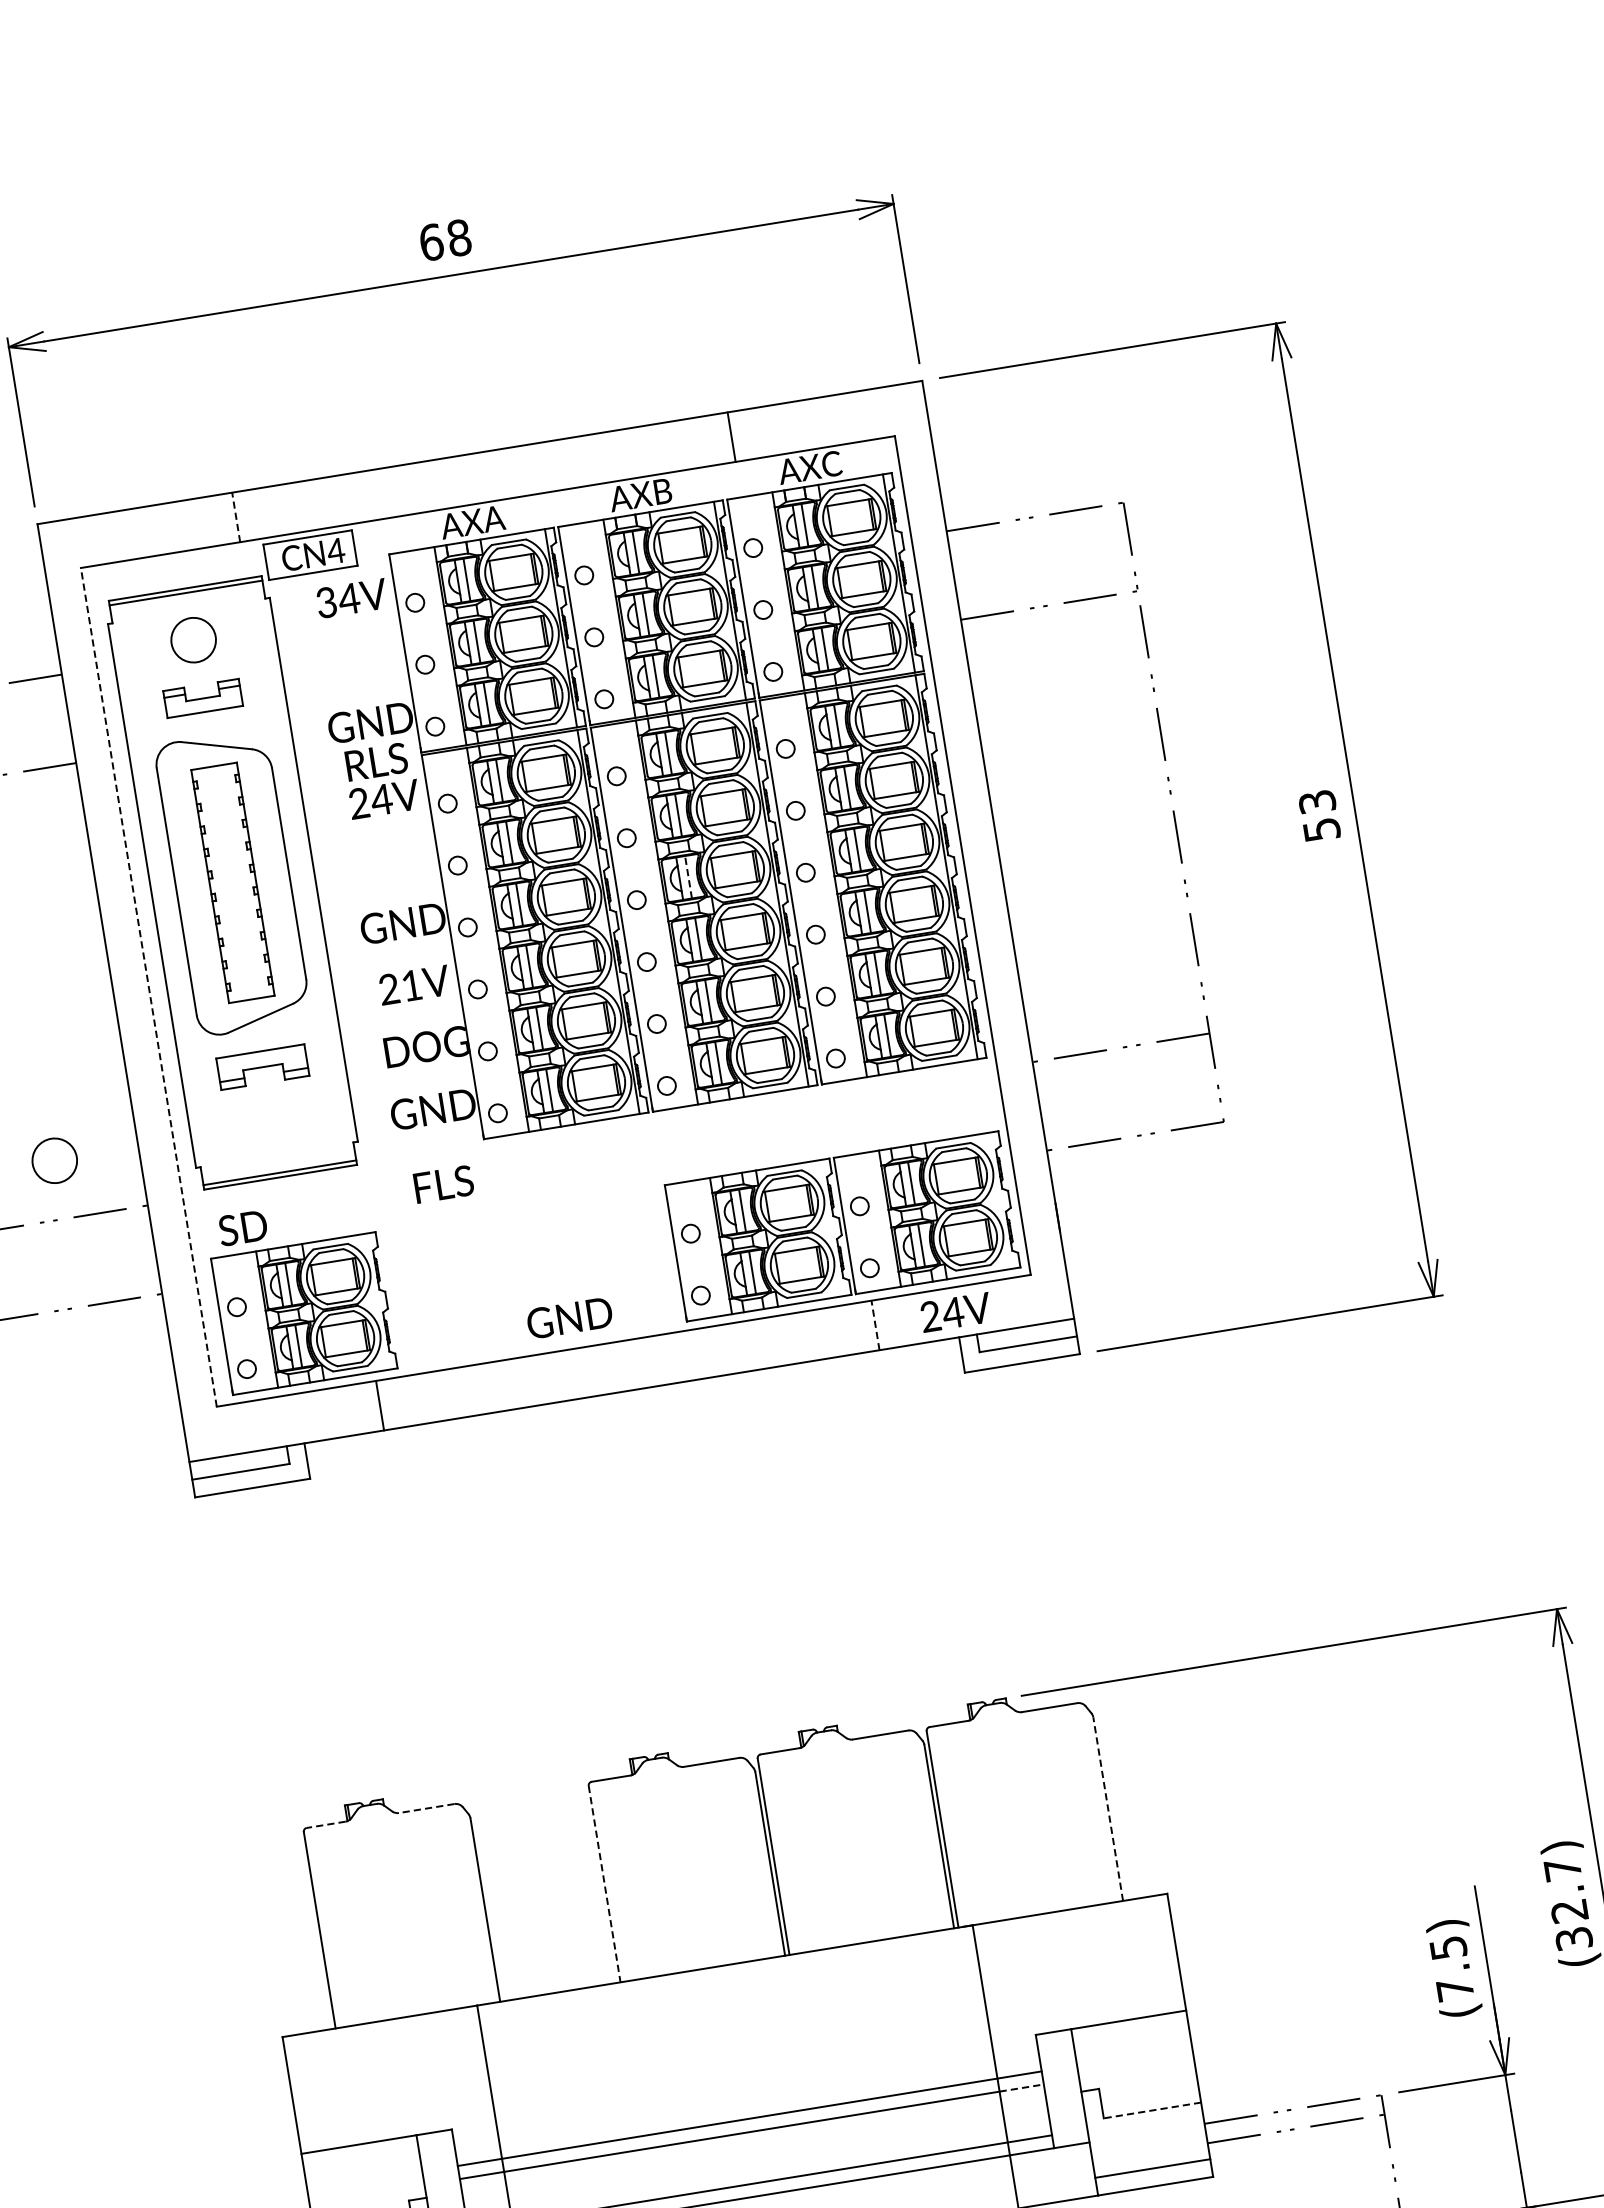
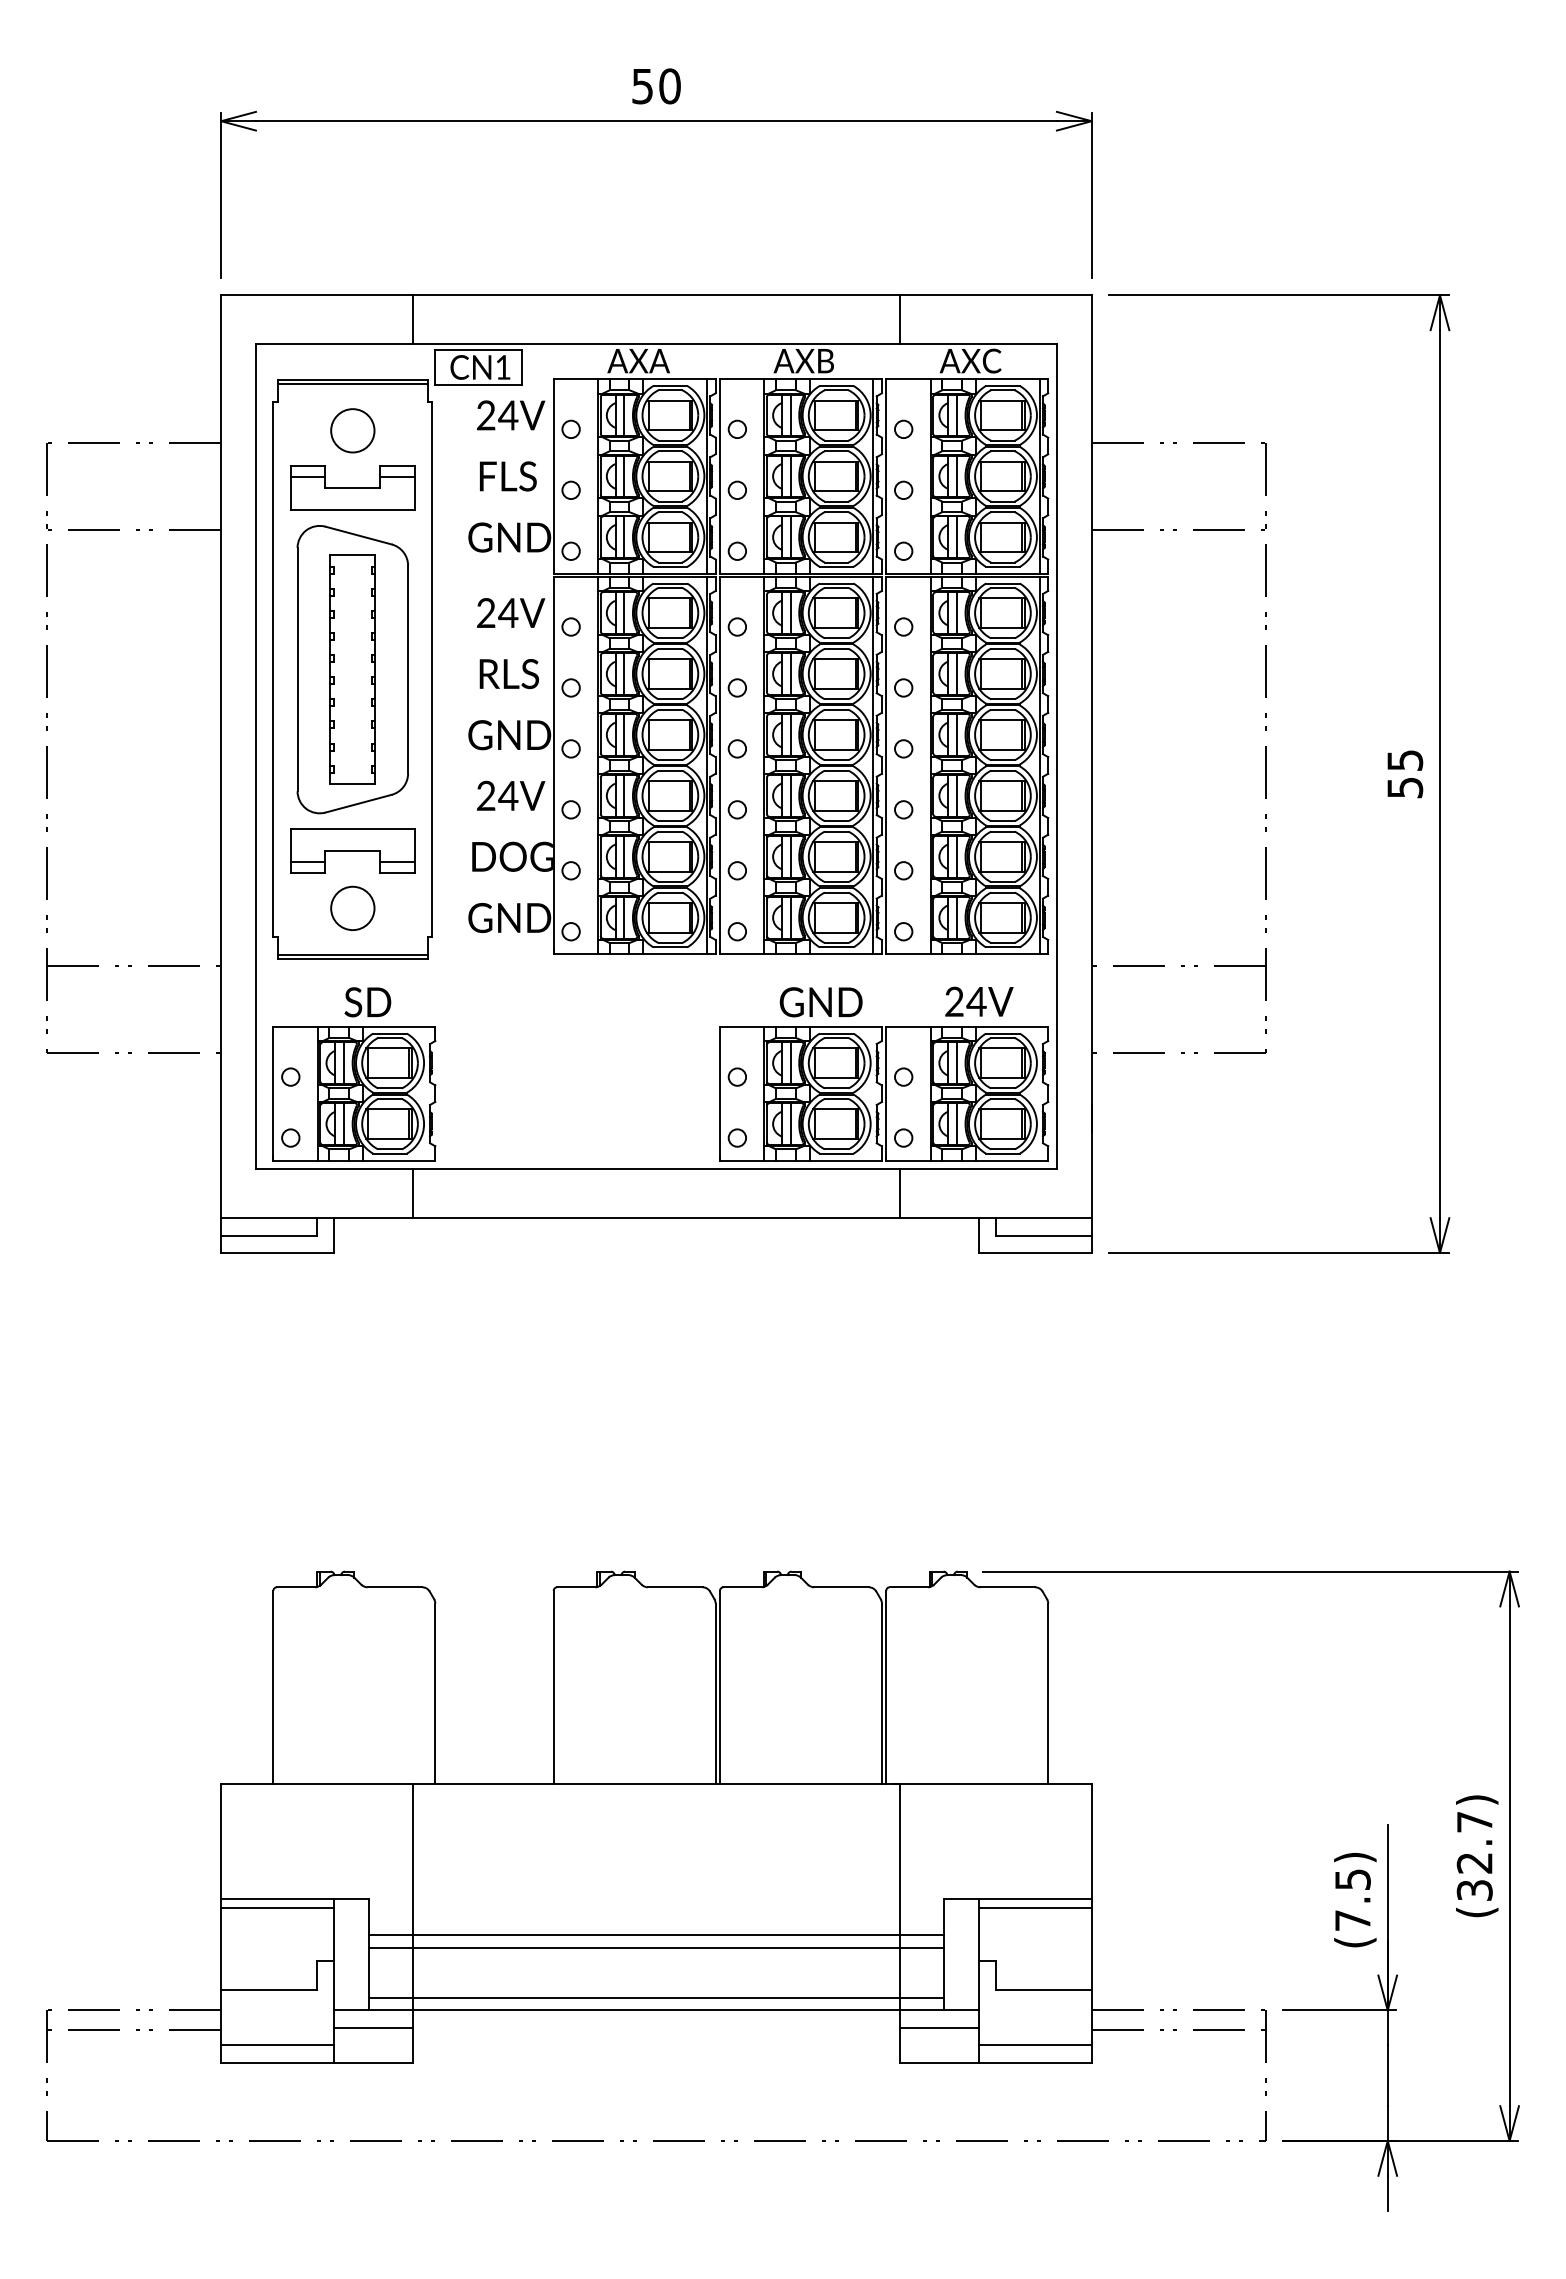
text: (445, 240) -> (656, 86), 68 -> 50
line: (235, 517) -> (412, 319), dashed -> solid
text: (335, 551) -> (502, 367), CN4 -> CN1
text: (327, 603) -> (486, 416), 34V -> 24V
part: (202, 697) -> (352, 487), size x1.67
text: (375, 762) -> (508, 674), moved
text: (1316, 802) -> (1404, 760), 53 -> 55
line: (688, 876) -> (790, 734), dashed -> solid
text: (410, 985) -> (507, 795), 21V -> 24V
line: (148, 987) -> (255, 756), dashed -> solid
part: (262, 1066) -> (352, 850), size x1.43
circle: (54, 1159) -> (352, 907), moved
text: (444, 1184) -> (508, 476), moved
text: (242, 1228) -> (367, 1002), moved
text: (956, 1312) -> (979, 1001), moved
text: (569, 1318) -> (820, 1002), moved
line: (875, 1325) -> (900, 1193), dashed -> solid
line: (426, 1808) -> (394, 1587), dashed -> solid
line: (1108, 1808) -> (1048, 1693), dashed -> solid
line: (325, 1825) -> (295, 1587), dashed -> solid
line: (604, 1884) -> (553, 1687), dashed -> solid
line: (1129, 2028) -> (1034, 1907), added
line: (1021, 2087) -> (921, 1947), dashed -> solid
line: (1152, 2110) -> (1043, 1989), dashed -> solid
line: (360, 2153) -> (277, 1907), added
line: (1052, 2166) -> (939, 2027), added

